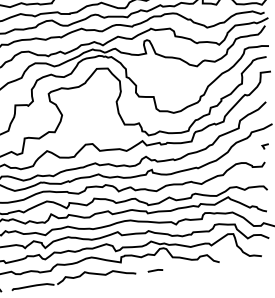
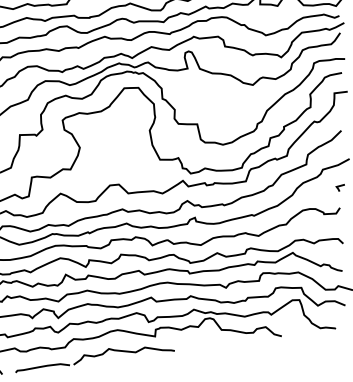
line: (155, 270) -> (199, 346), removed

